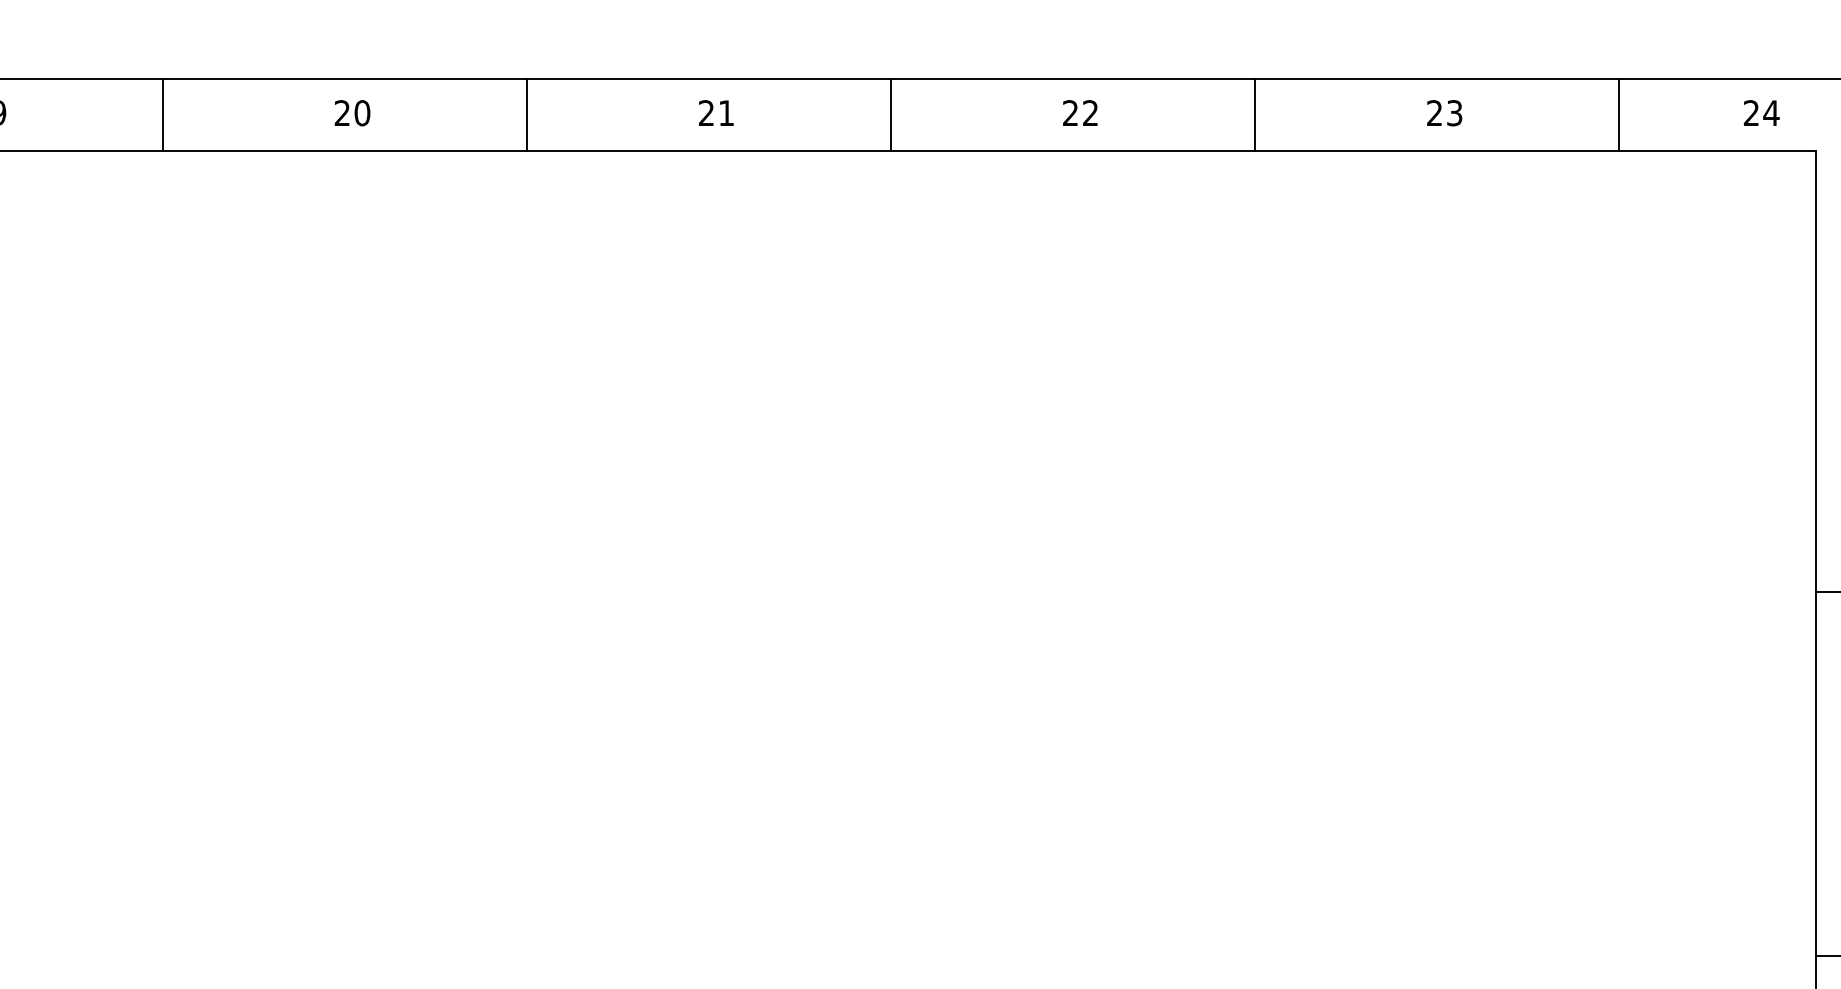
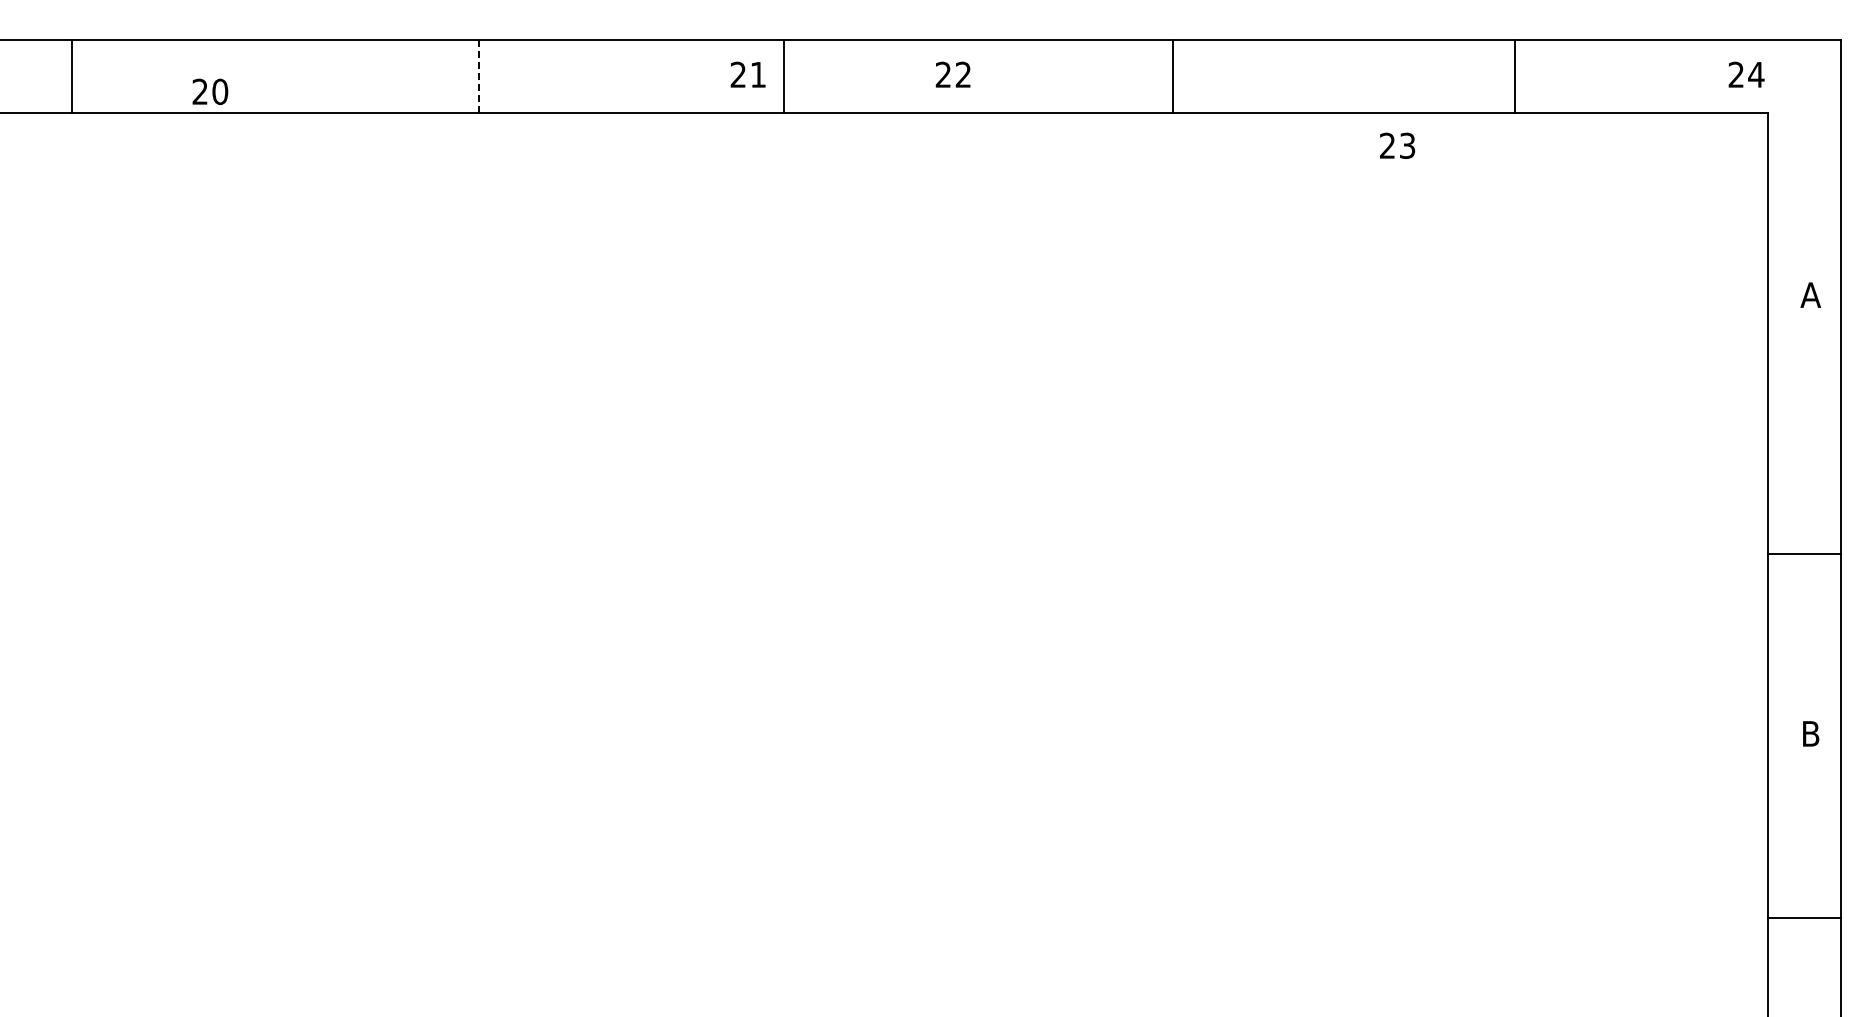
text: (352, 112) -> (210, 91), moved
text: (715, 112) -> (747, 74), moved
text: (1079, 112) -> (952, 74), moved
text: (1444, 112) -> (1397, 145), moved
text: (1761, 112) -> (1746, 74), moved
line: (162, 114) -> (72, 76), moved
line: (890, 114) -> (783, 76), moved
line: (1254, 114) -> (1172, 76), moved
line: (1618, 114) -> (1514, 76), moved
line: (526, 115) -> (479, 77), solid -> dashed

